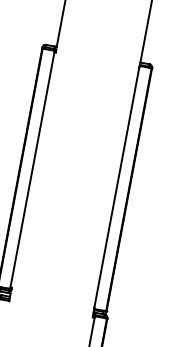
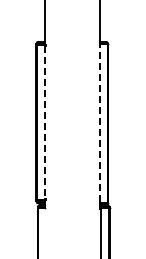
line: (32, 169) -> (44, 122), solid -> dashed
line: (116, 187) -> (99, 123), solid -> dashed

